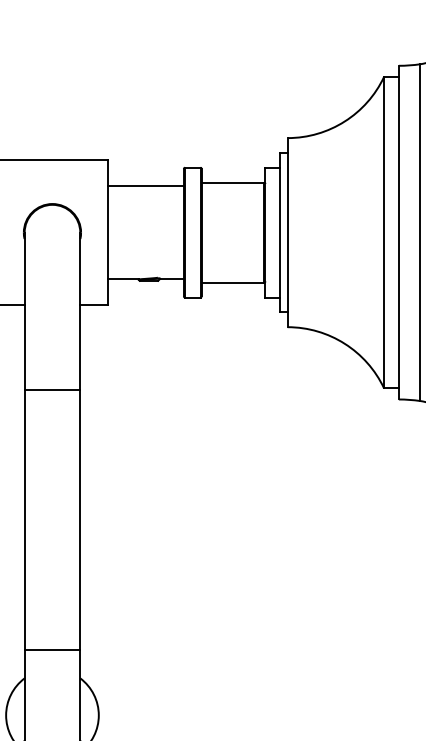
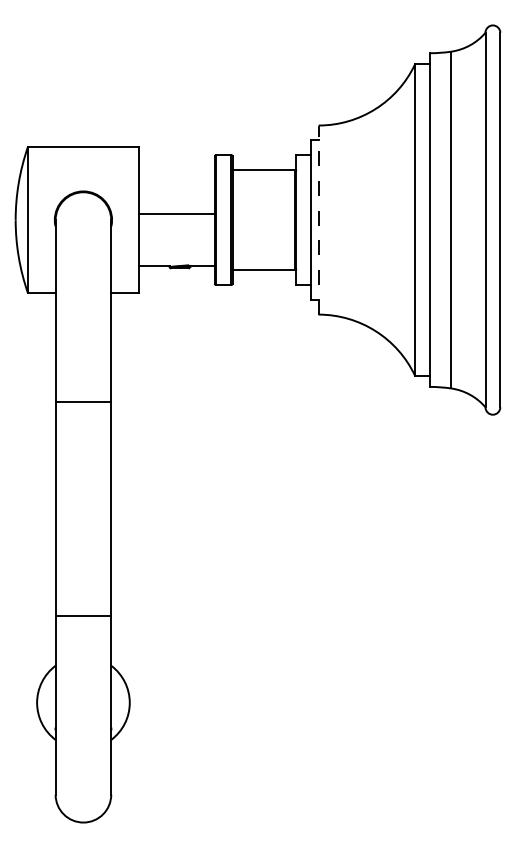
line: (145, 186) -> (176, 213), moved
line: (287, 233) -> (318, 220), solid -> dashed
line: (52, 390) -> (83, 401), moved
line: (52, 650) -> (83, 616), moved

